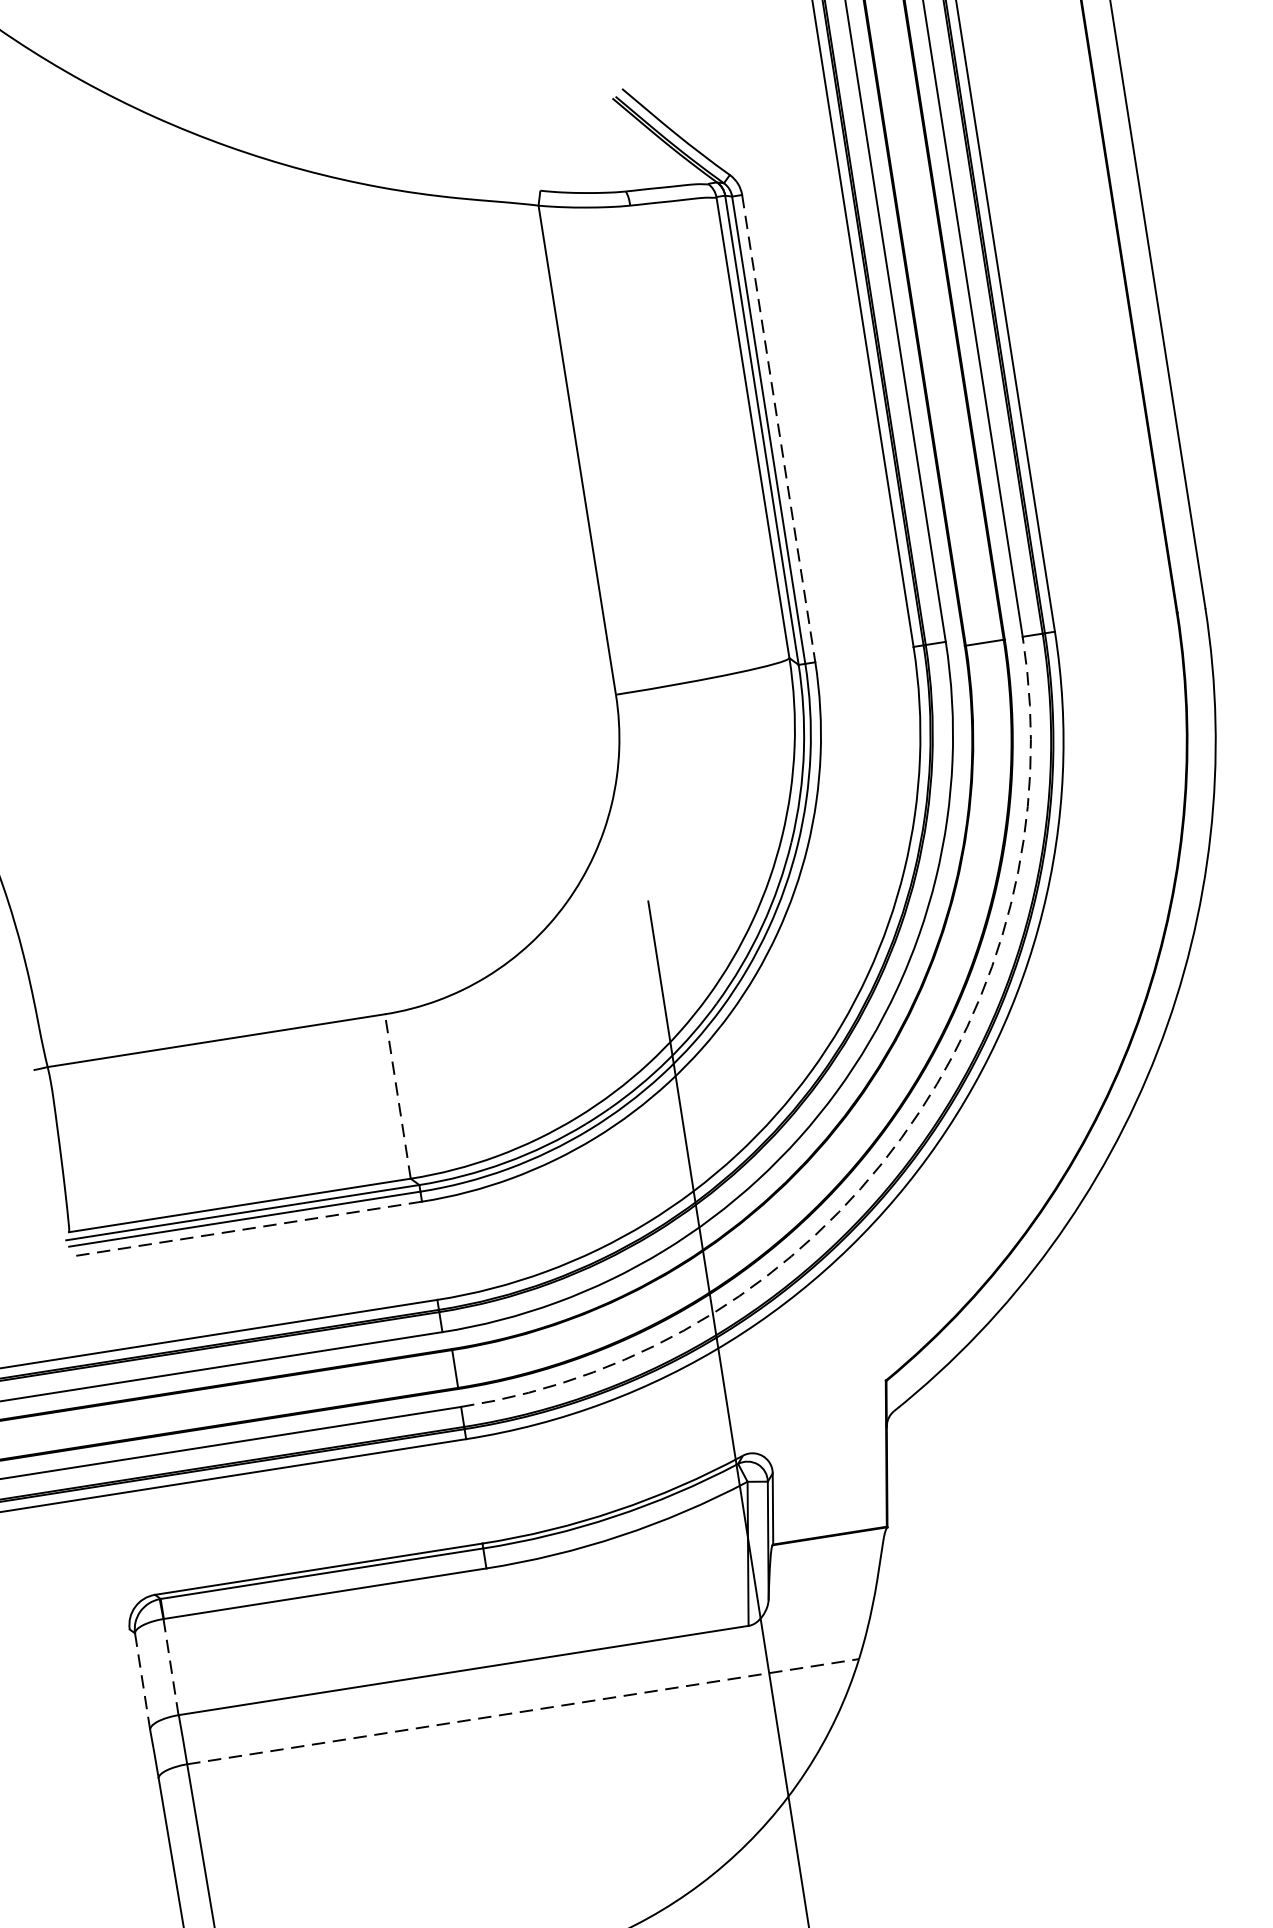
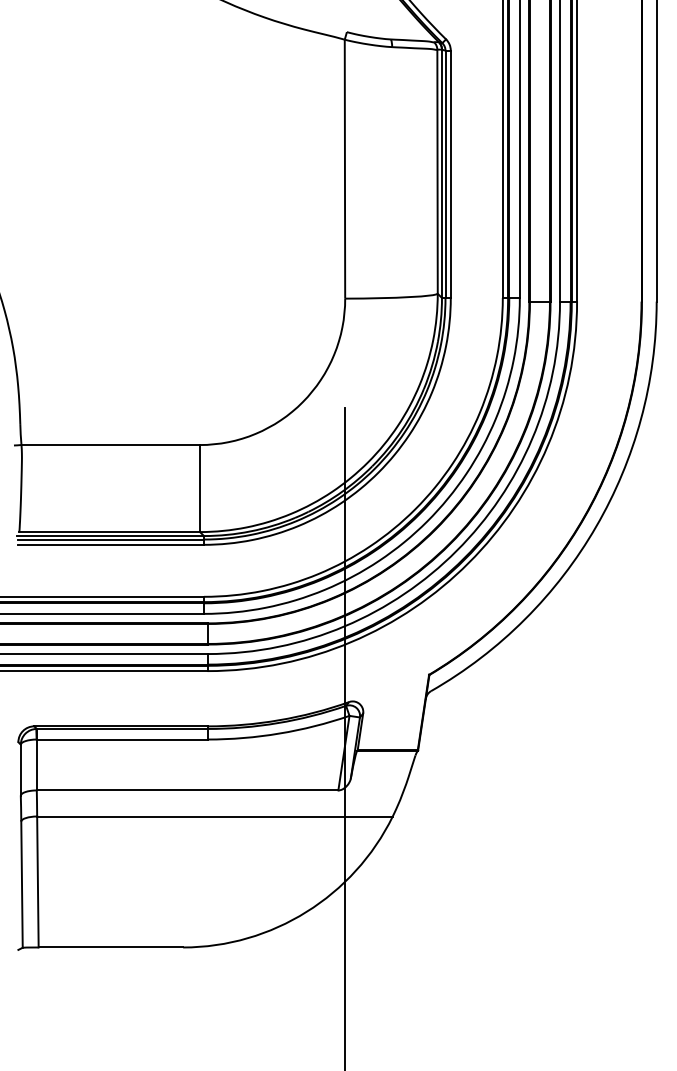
line: (778, 429) -> (450, 174), dashed -> solid
line: (398, 1096) -> (200, 488), dashed -> solid
arc: (900, 1137) -> (456, 550), dashed -> solid
line: (247, 1228) -> (111, 544), dashed -> solid
line: (170, 1668) -> (36, 765), dashed -> solid
line: (142, 1682) -> (20, 770), dashed -> solid
line: (522, 1711) -> (214, 816), dashed -> solid

